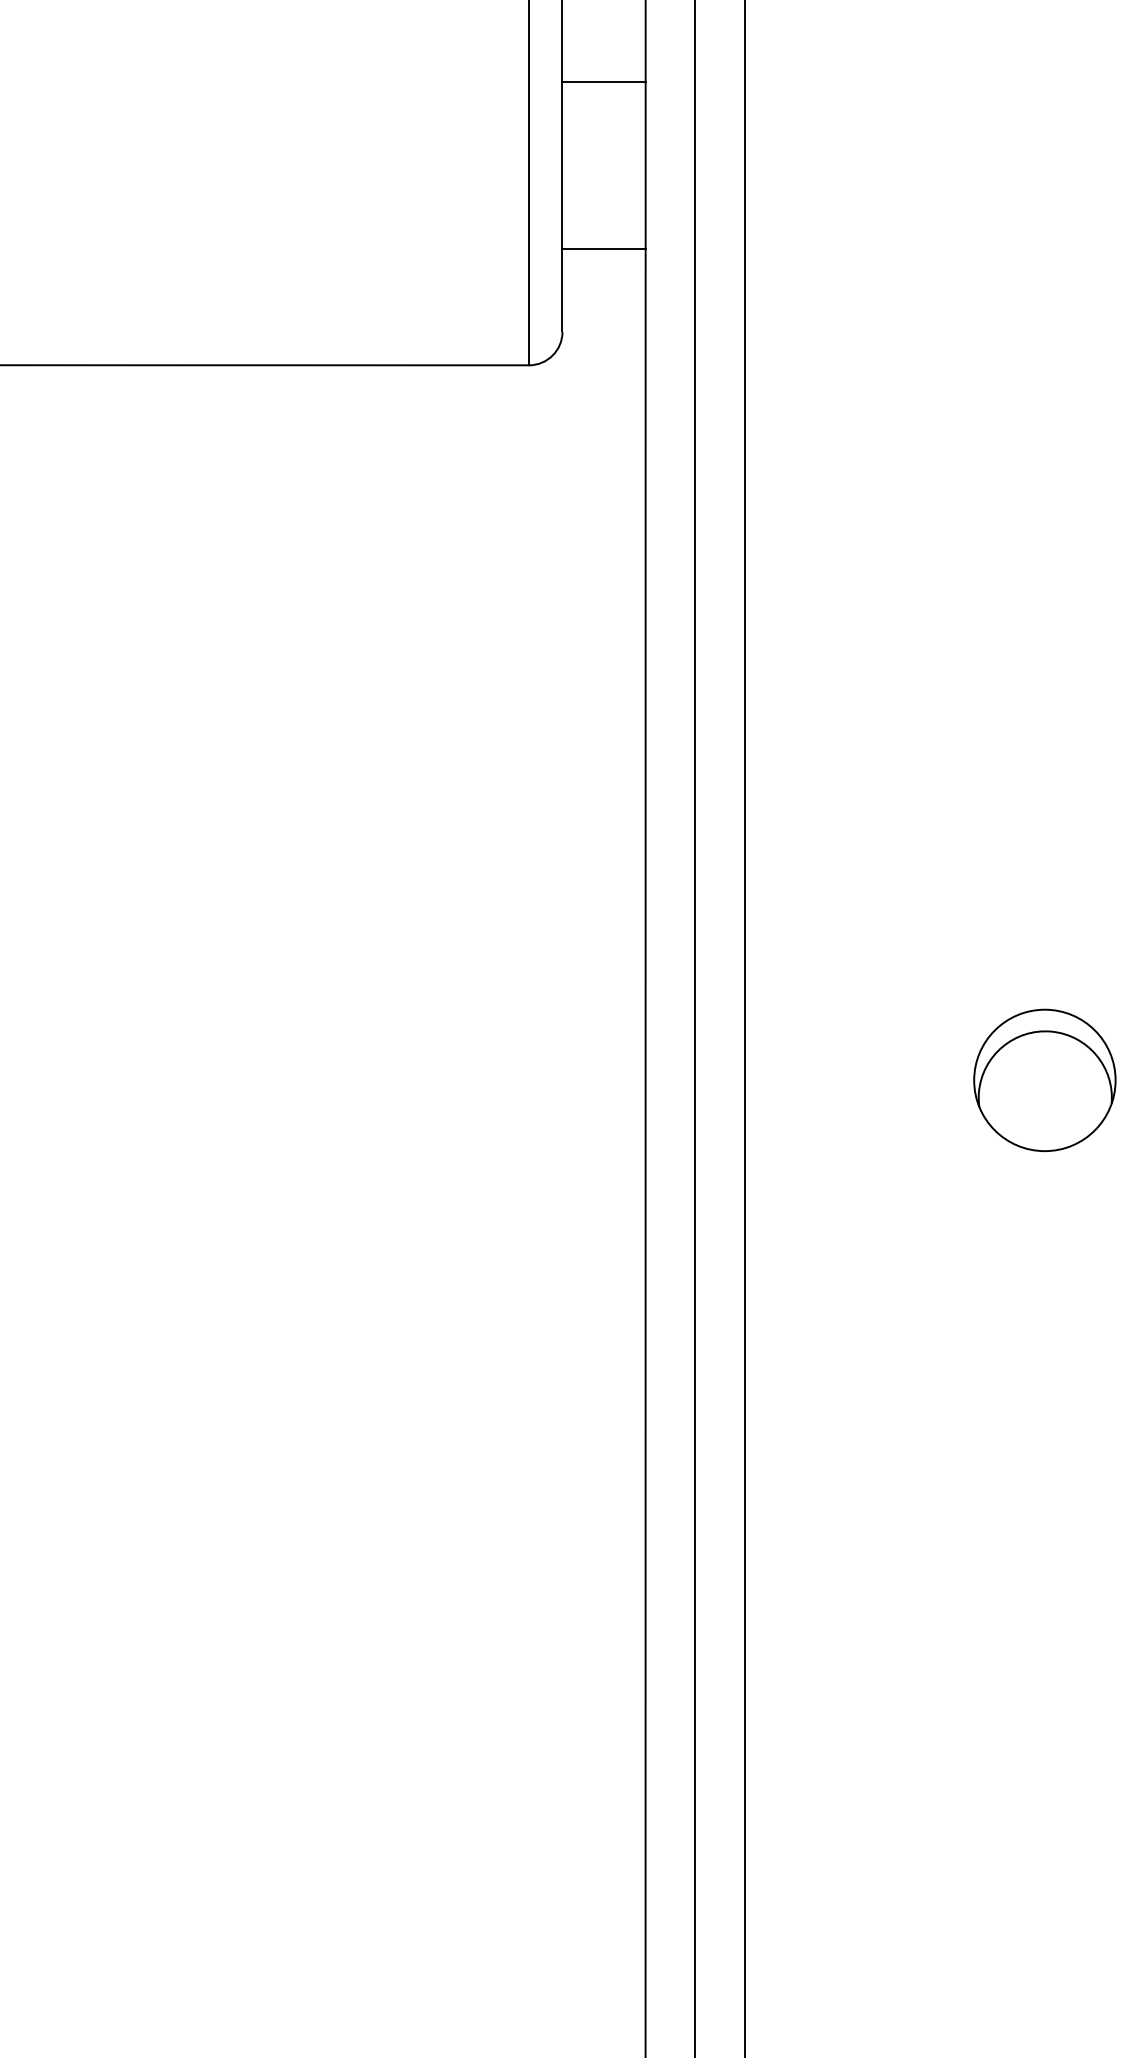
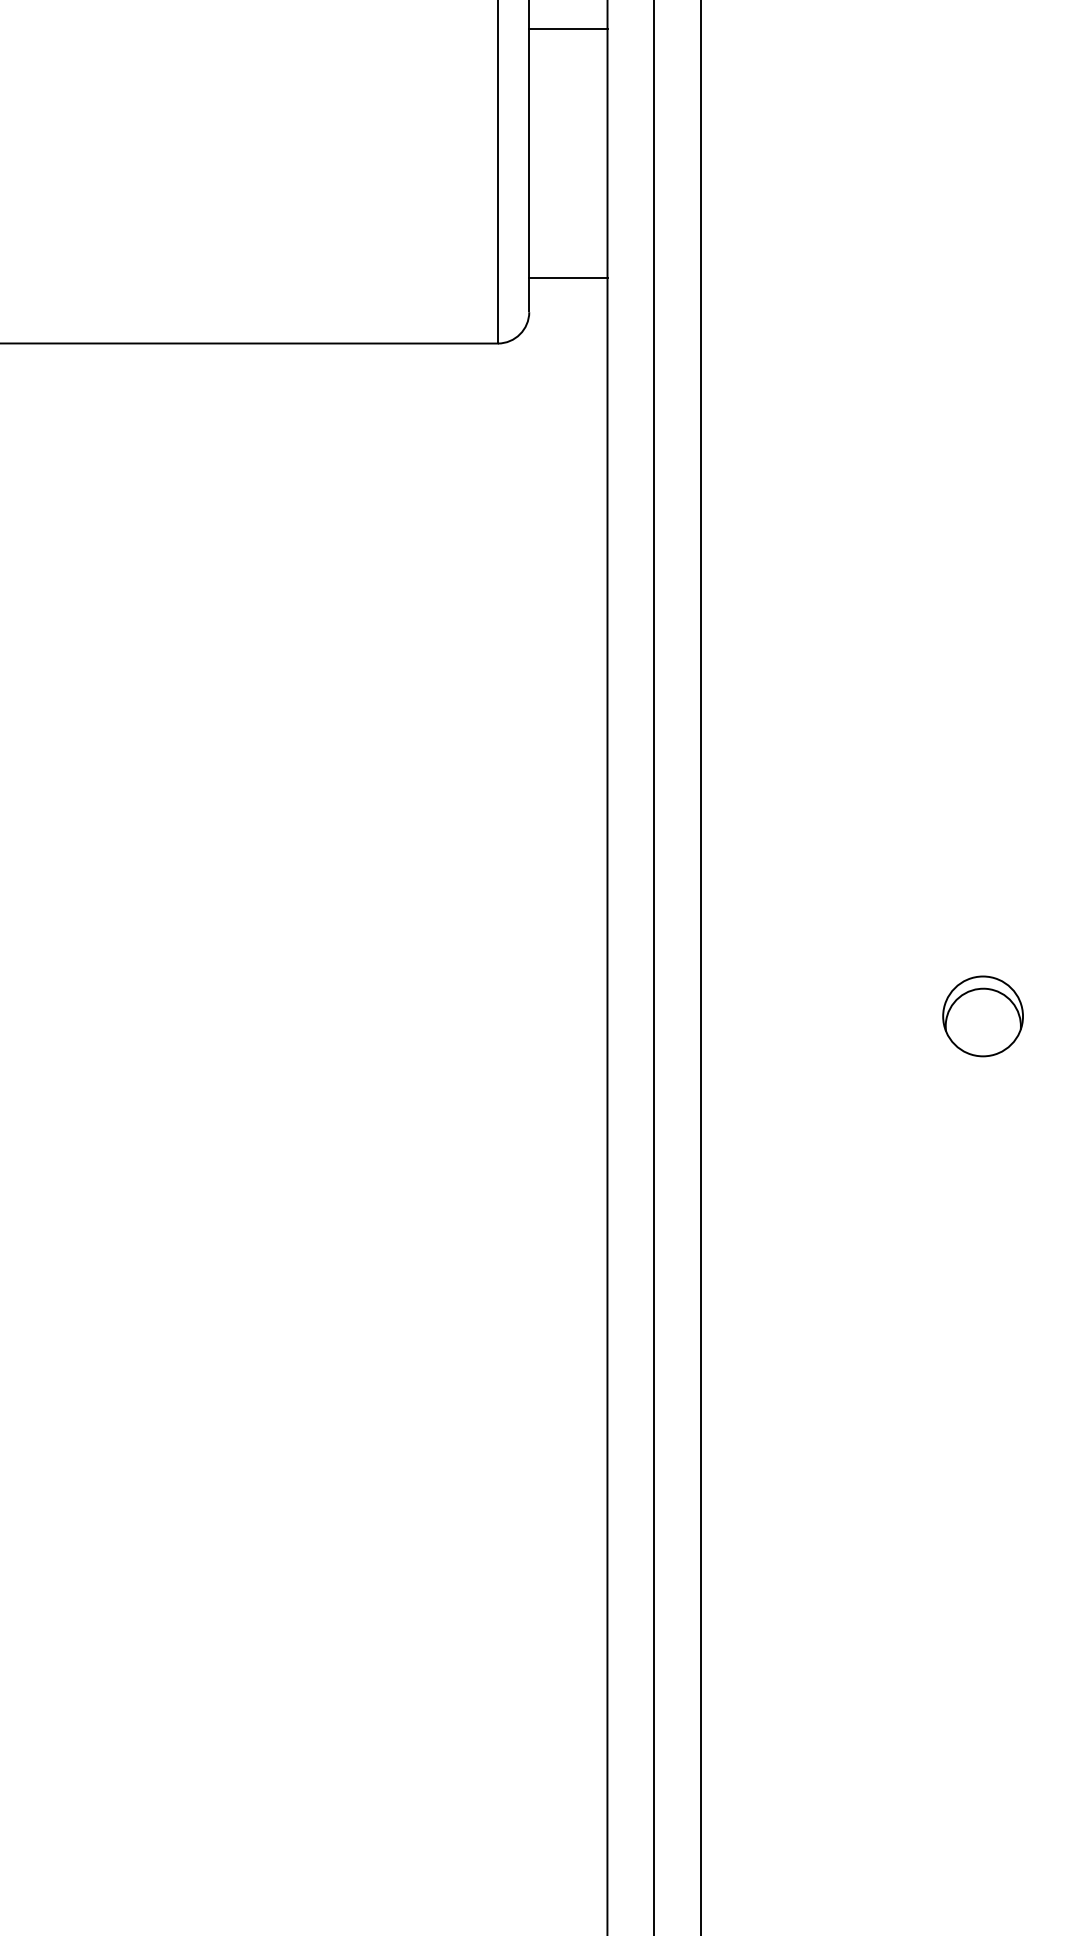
line: (604, 82) -> (568, 29), moved
line: (604, 248) -> (568, 277), moved
part: (1044, 1080) -> (982, 1016), size x0.6

